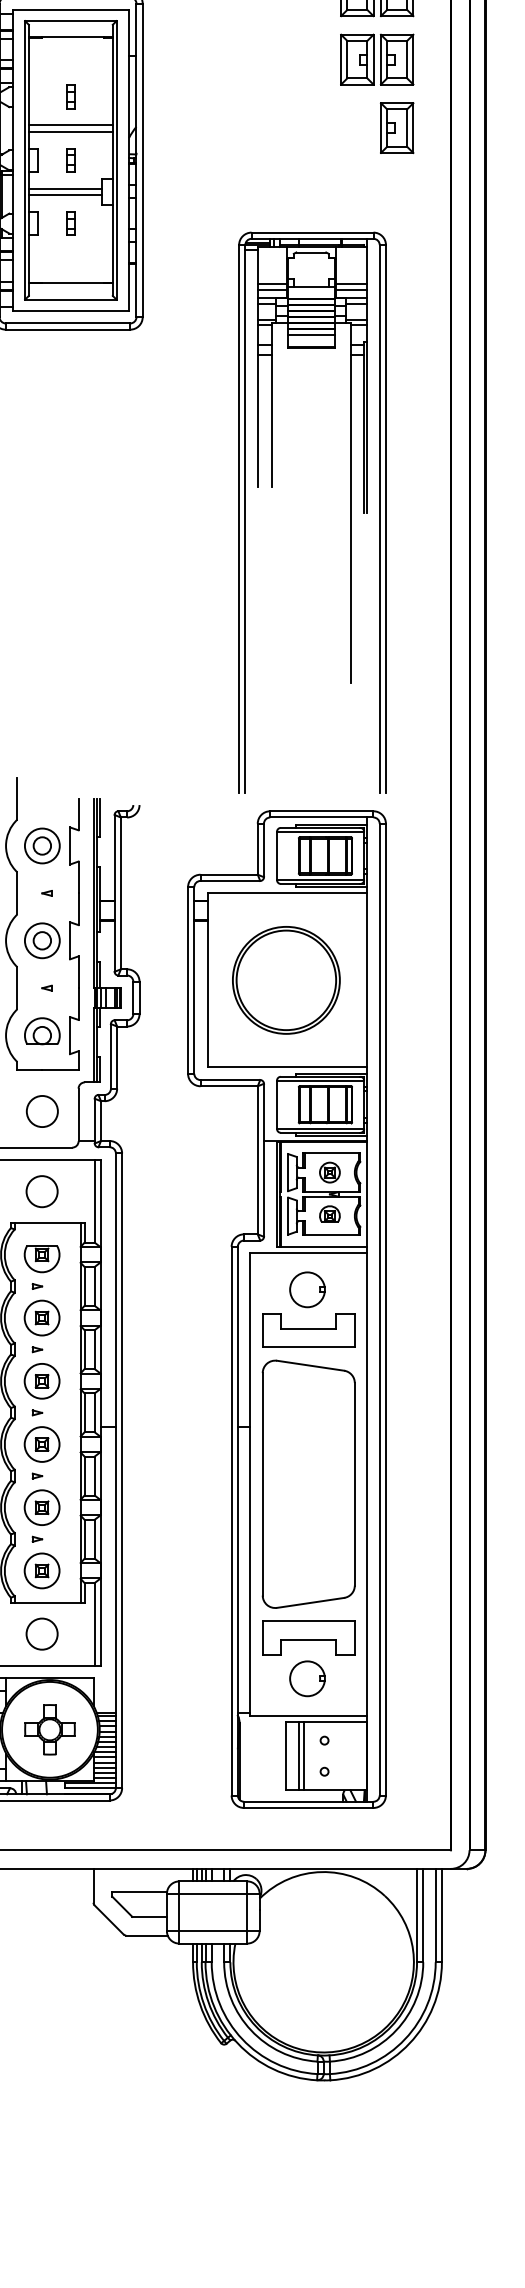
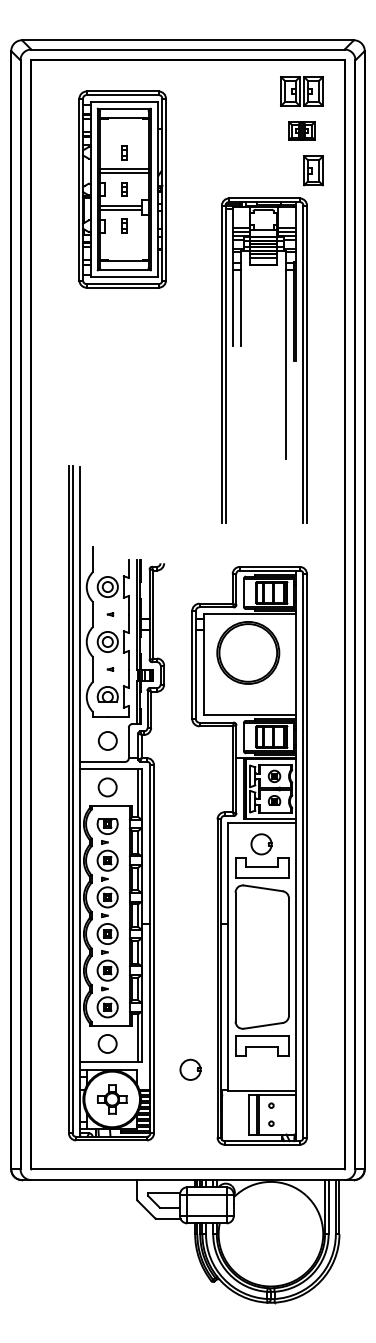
part: (376, 58) -> (301, 130), size x0.6
part: (348, 512) -> (285, 360), moved
part: (286, 979) -> (248, 652), moved
part: (307, 1678) -> (190, 1069), moved

